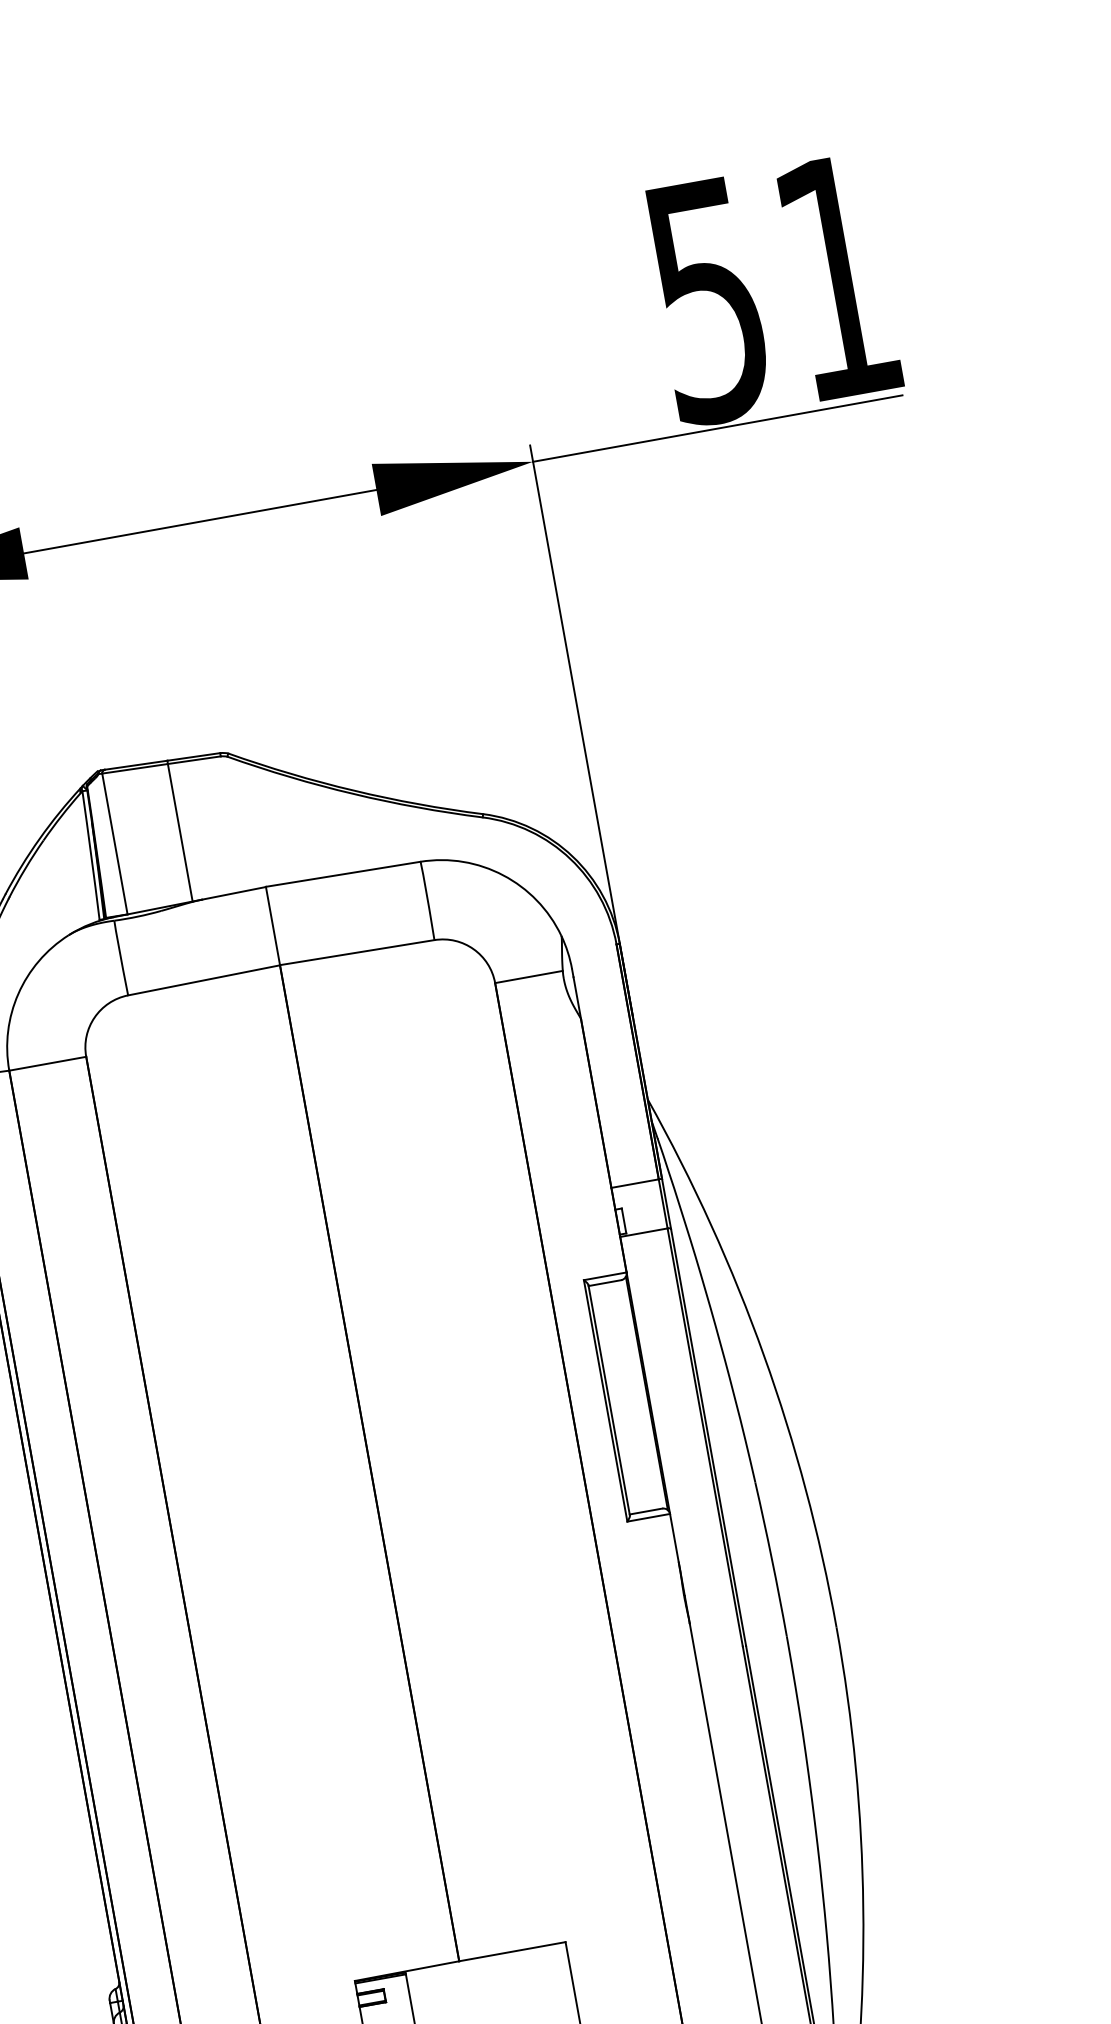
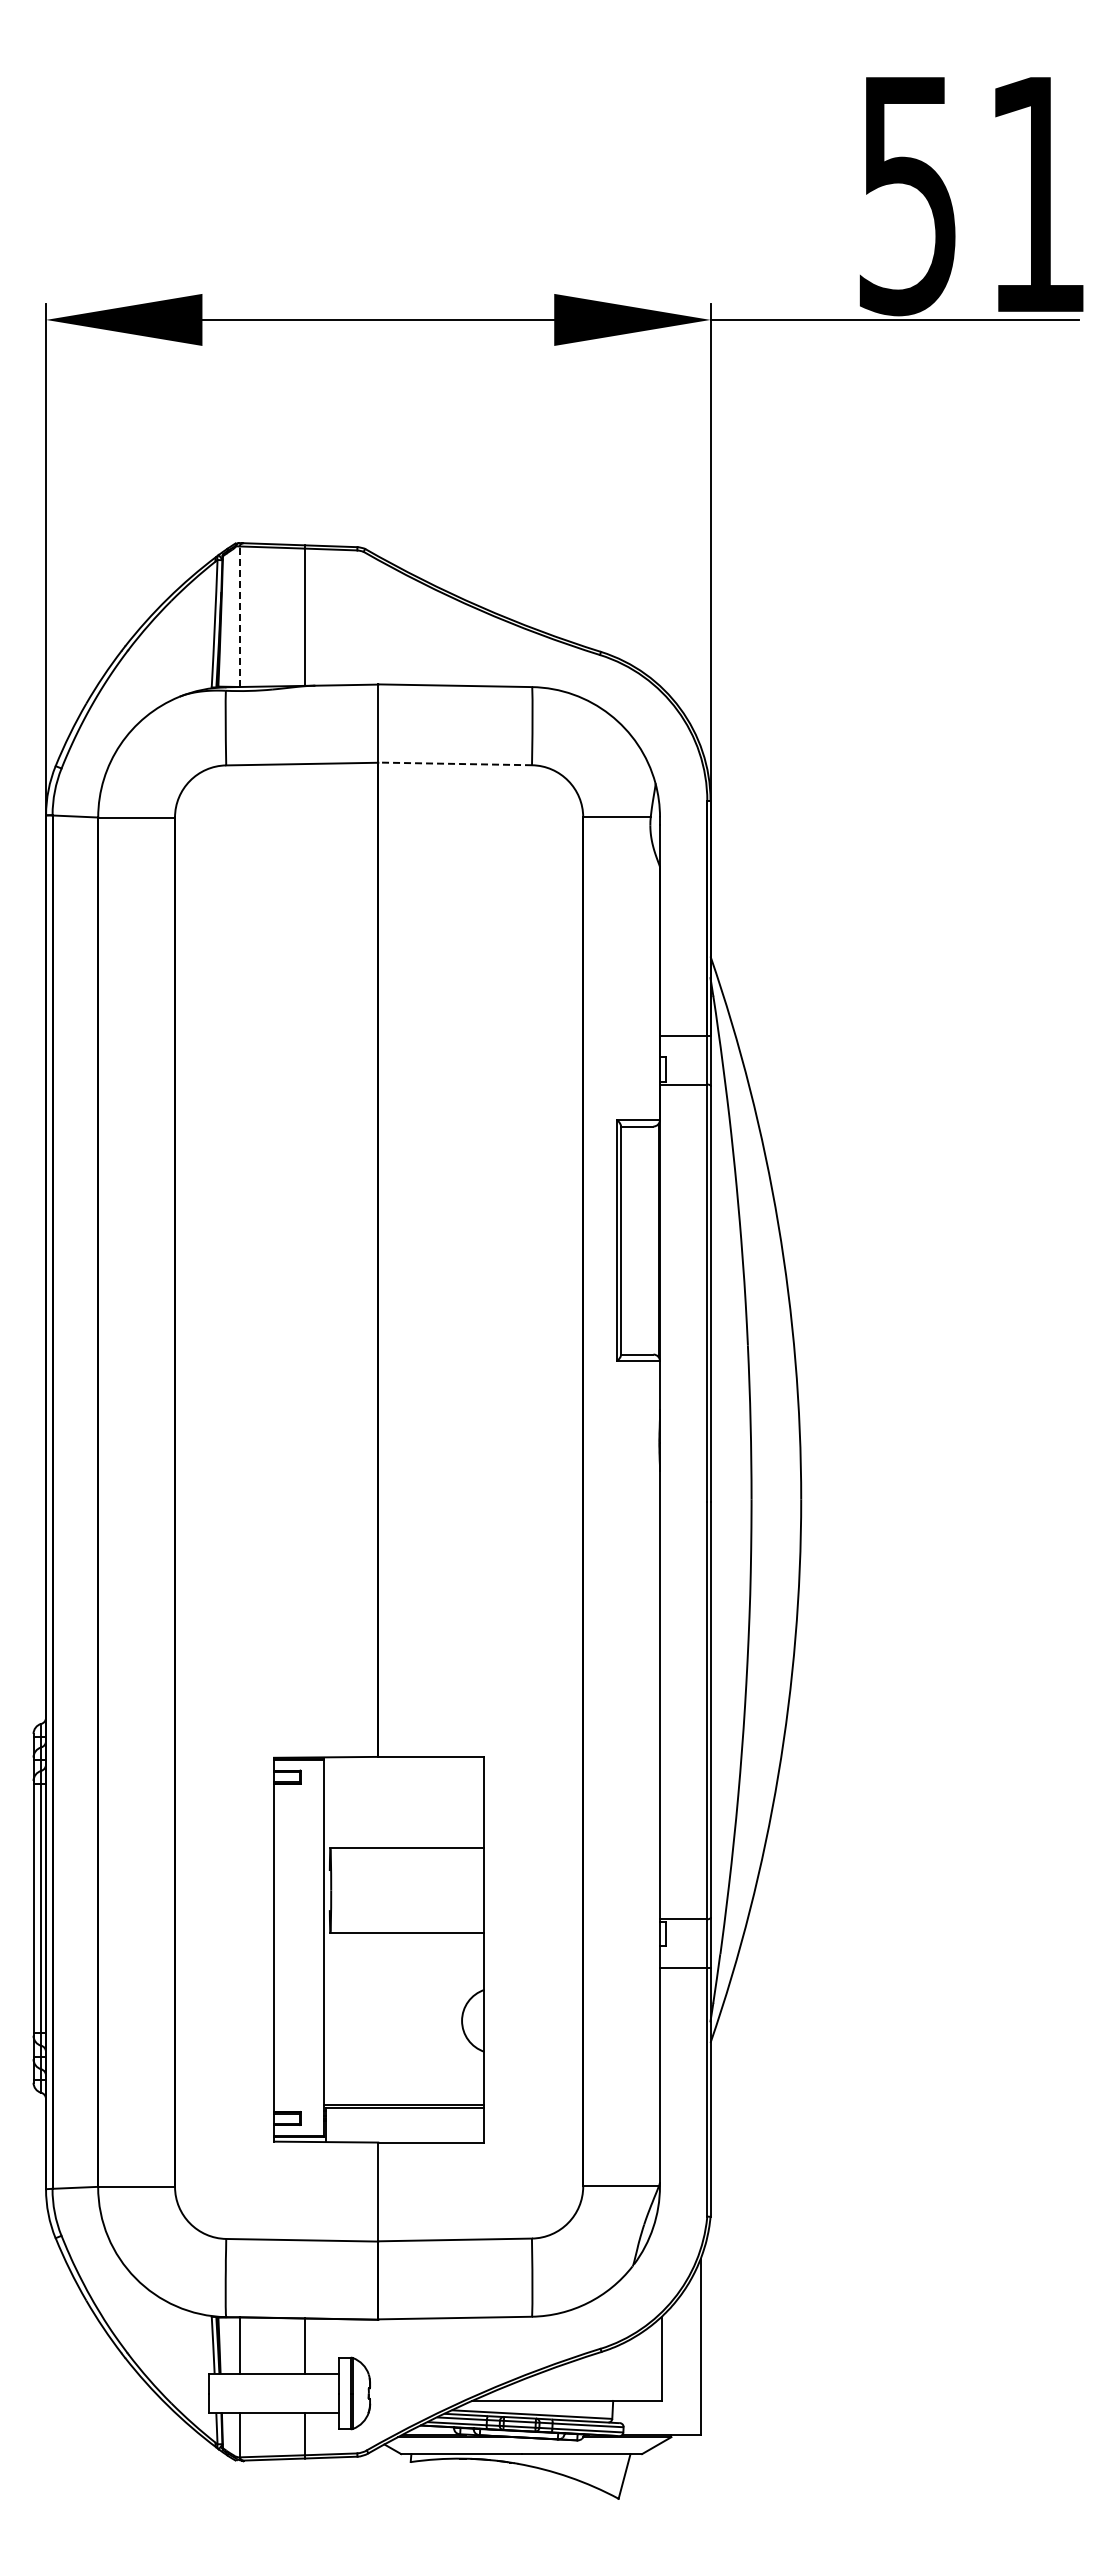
line: (114, 843) -> (239, 616), solid -> dashed
line: (357, 952) -> (455, 763), solid -> dashed

